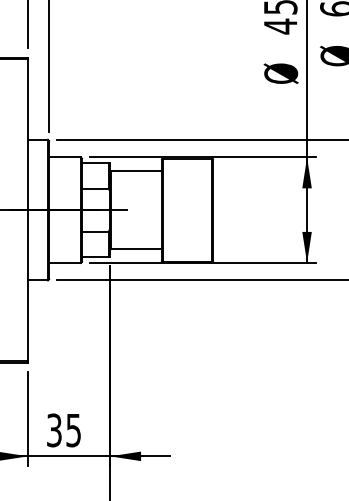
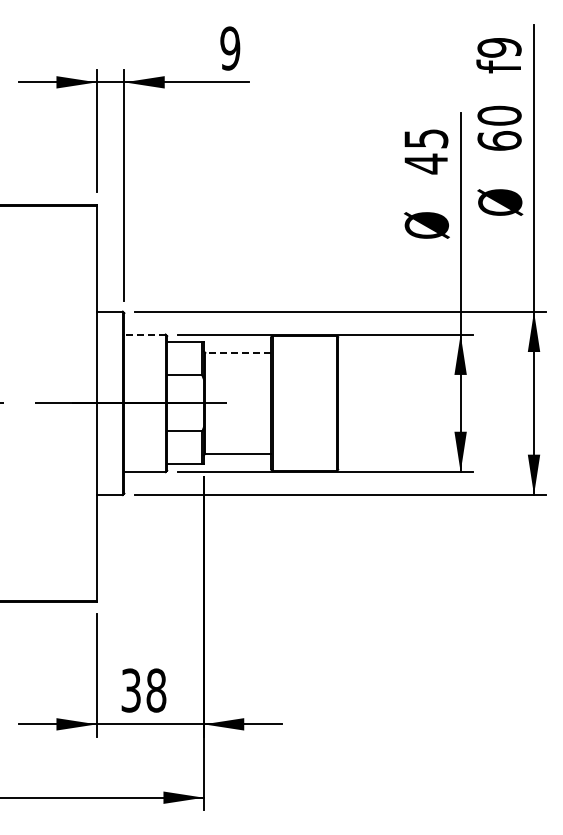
line: (64, 157) -> (144, 334), solid -> dashed
line: (136, 171) -> (238, 352), solid -> dashed
text: (73, 430) -> (156, 690), 35 -> 38

